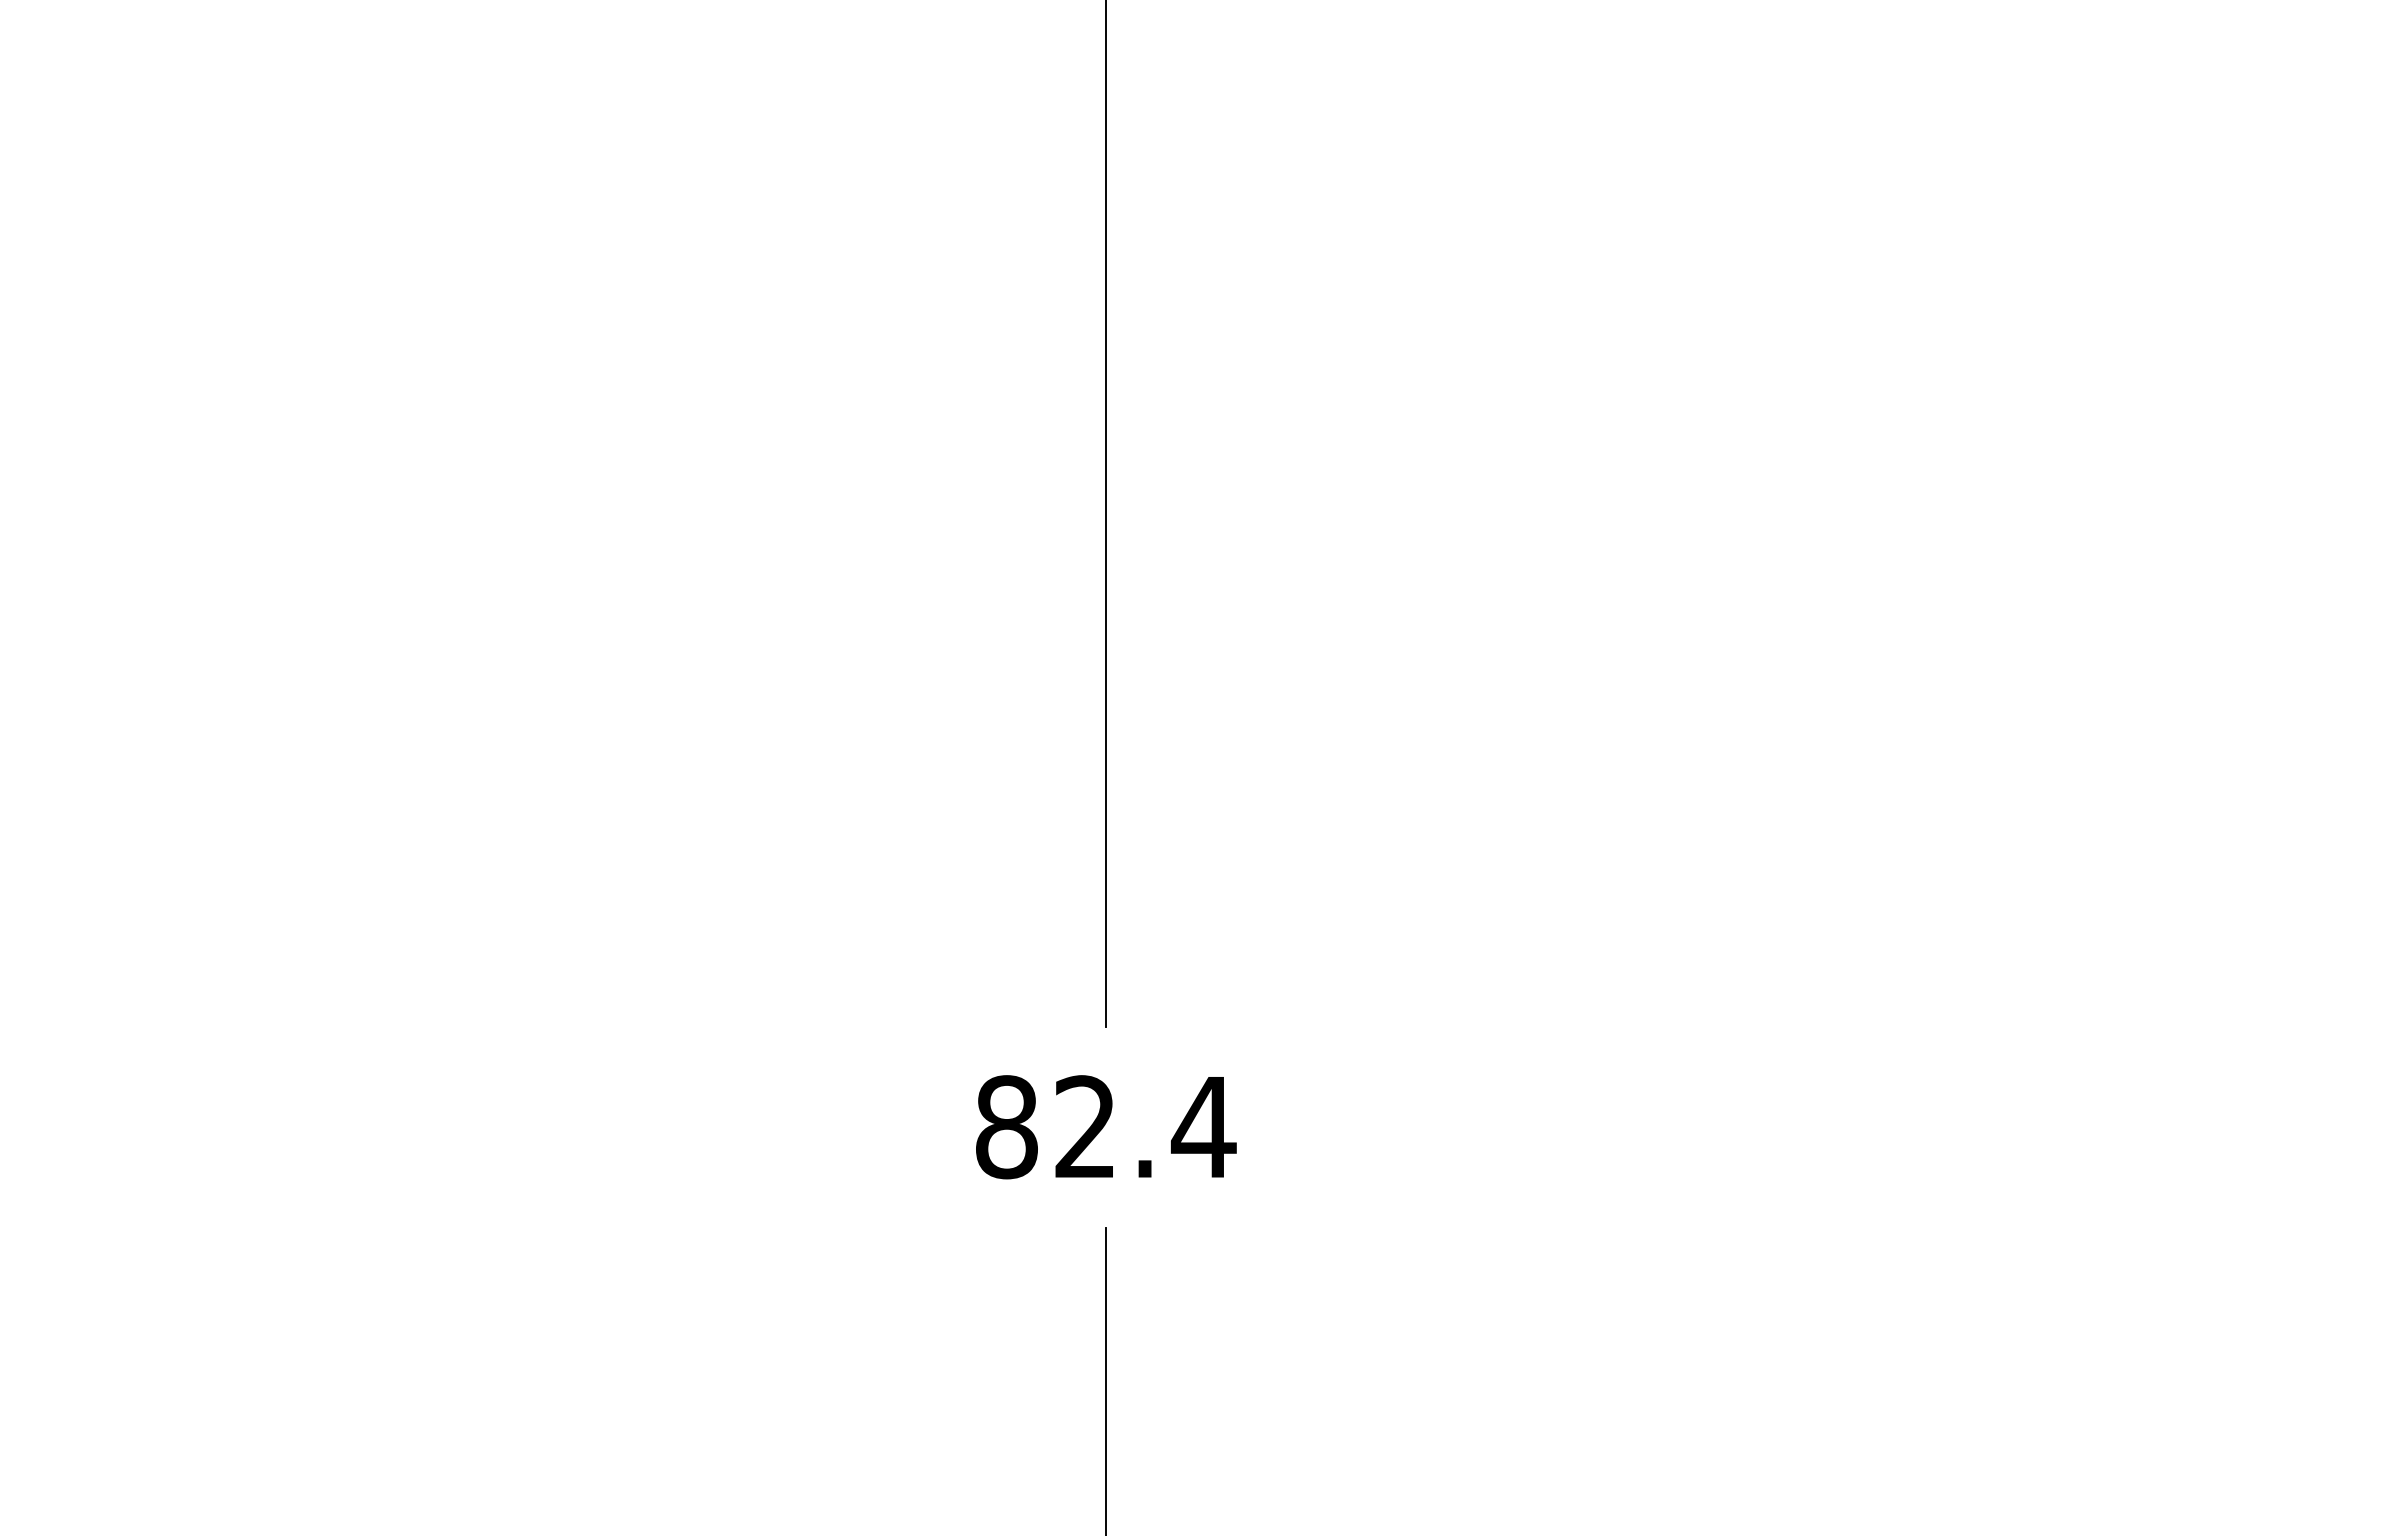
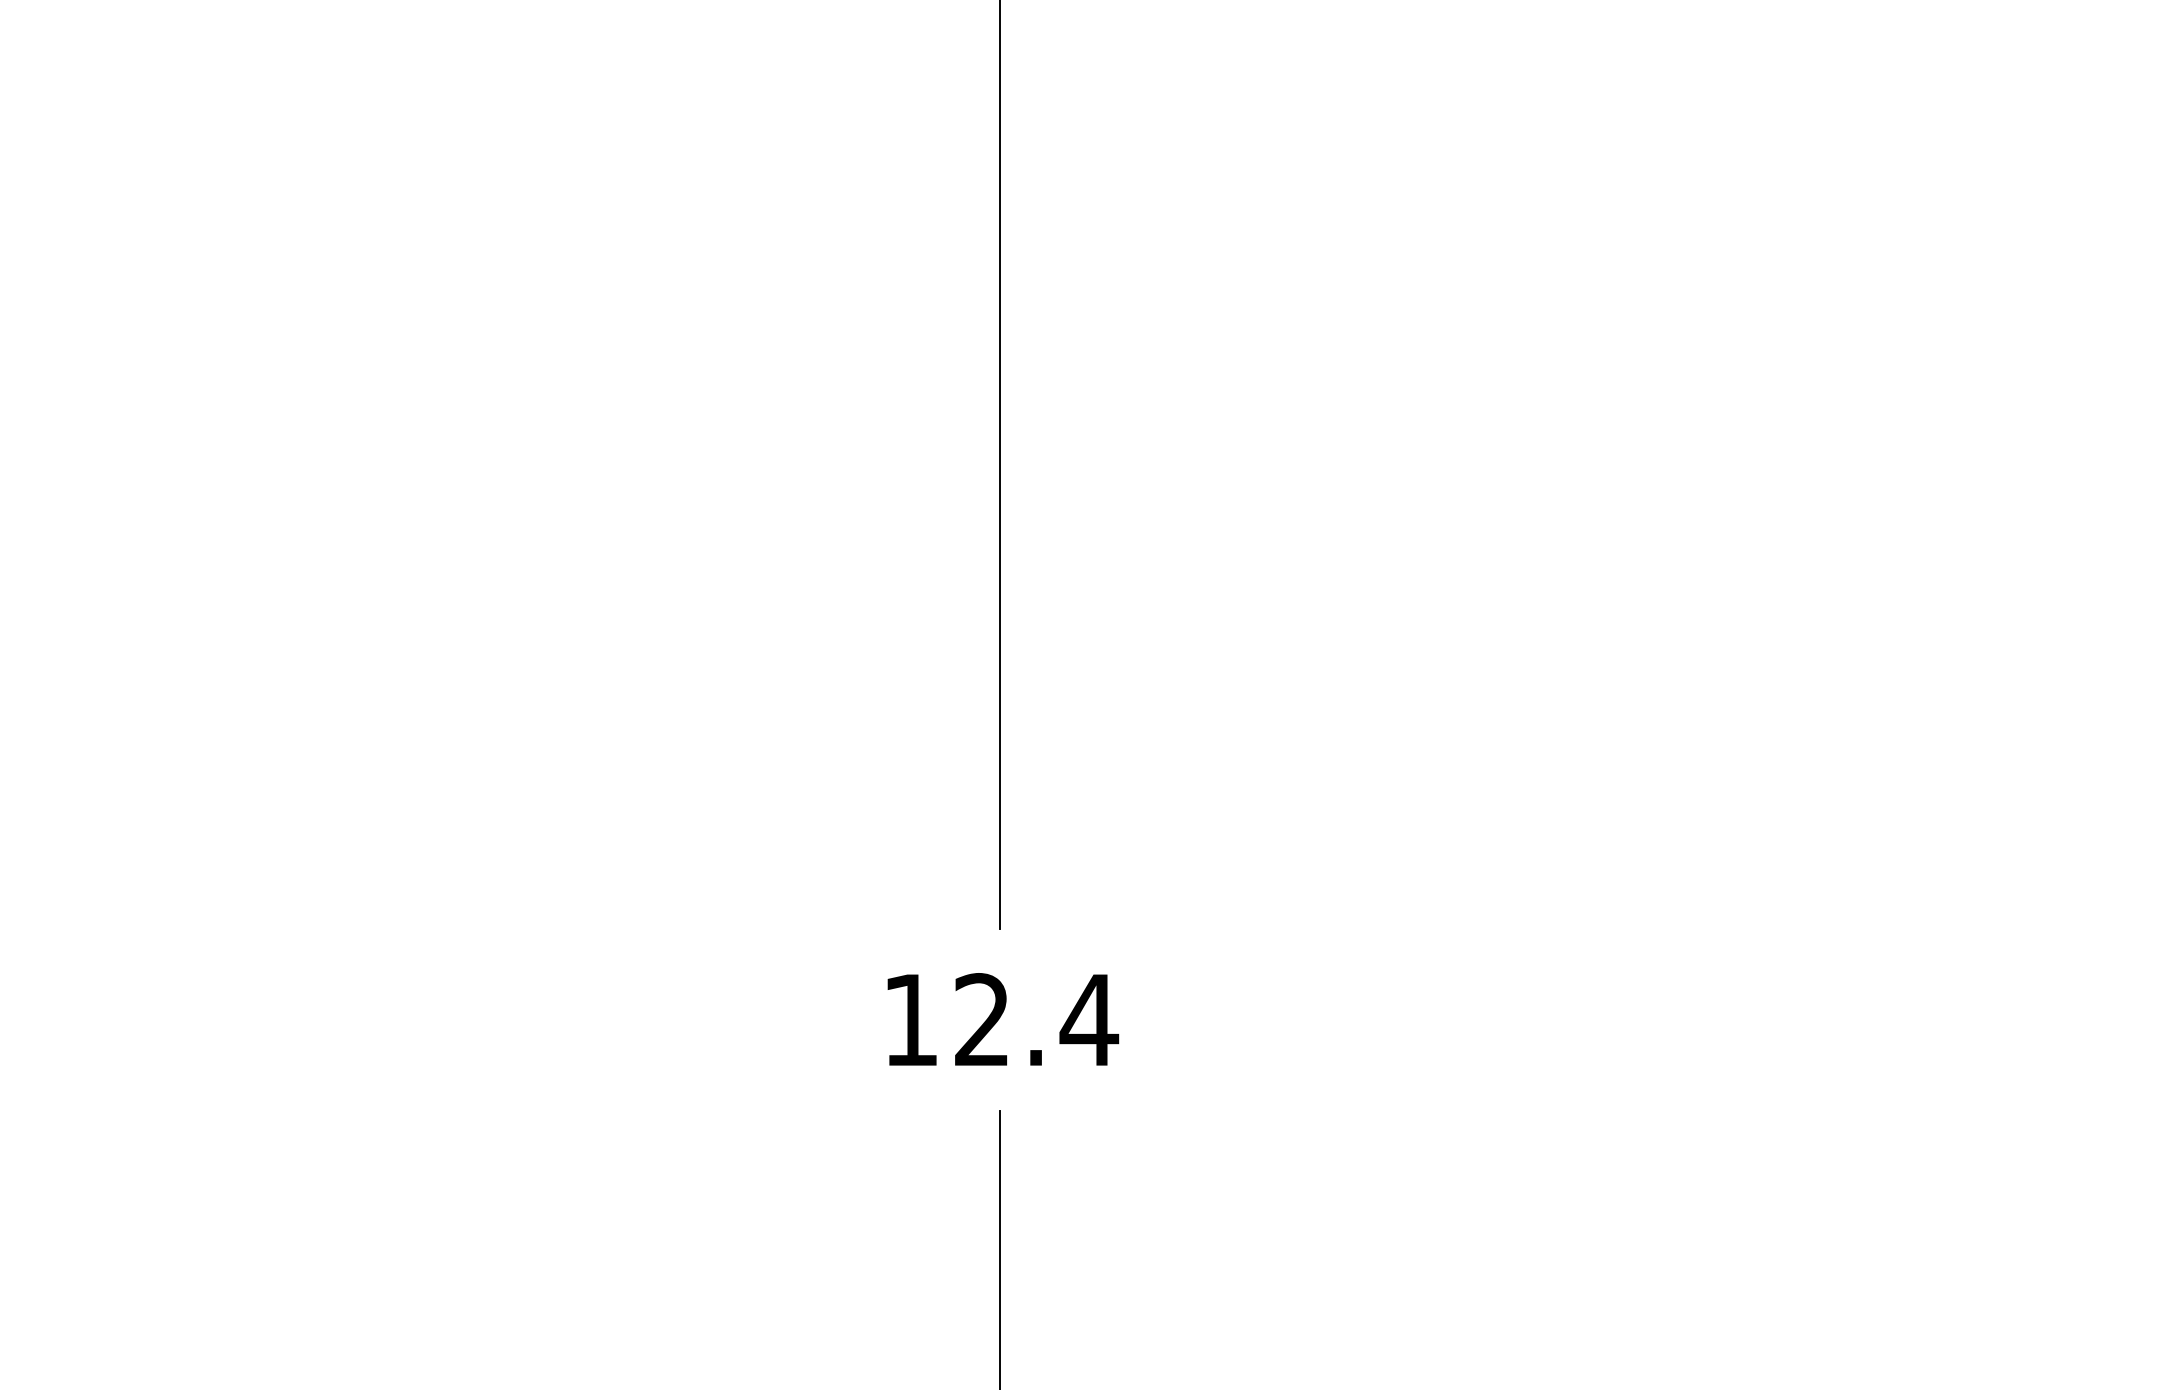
text: (1006, 1127) -> (910, 1020), 82.4 -> 12.4

